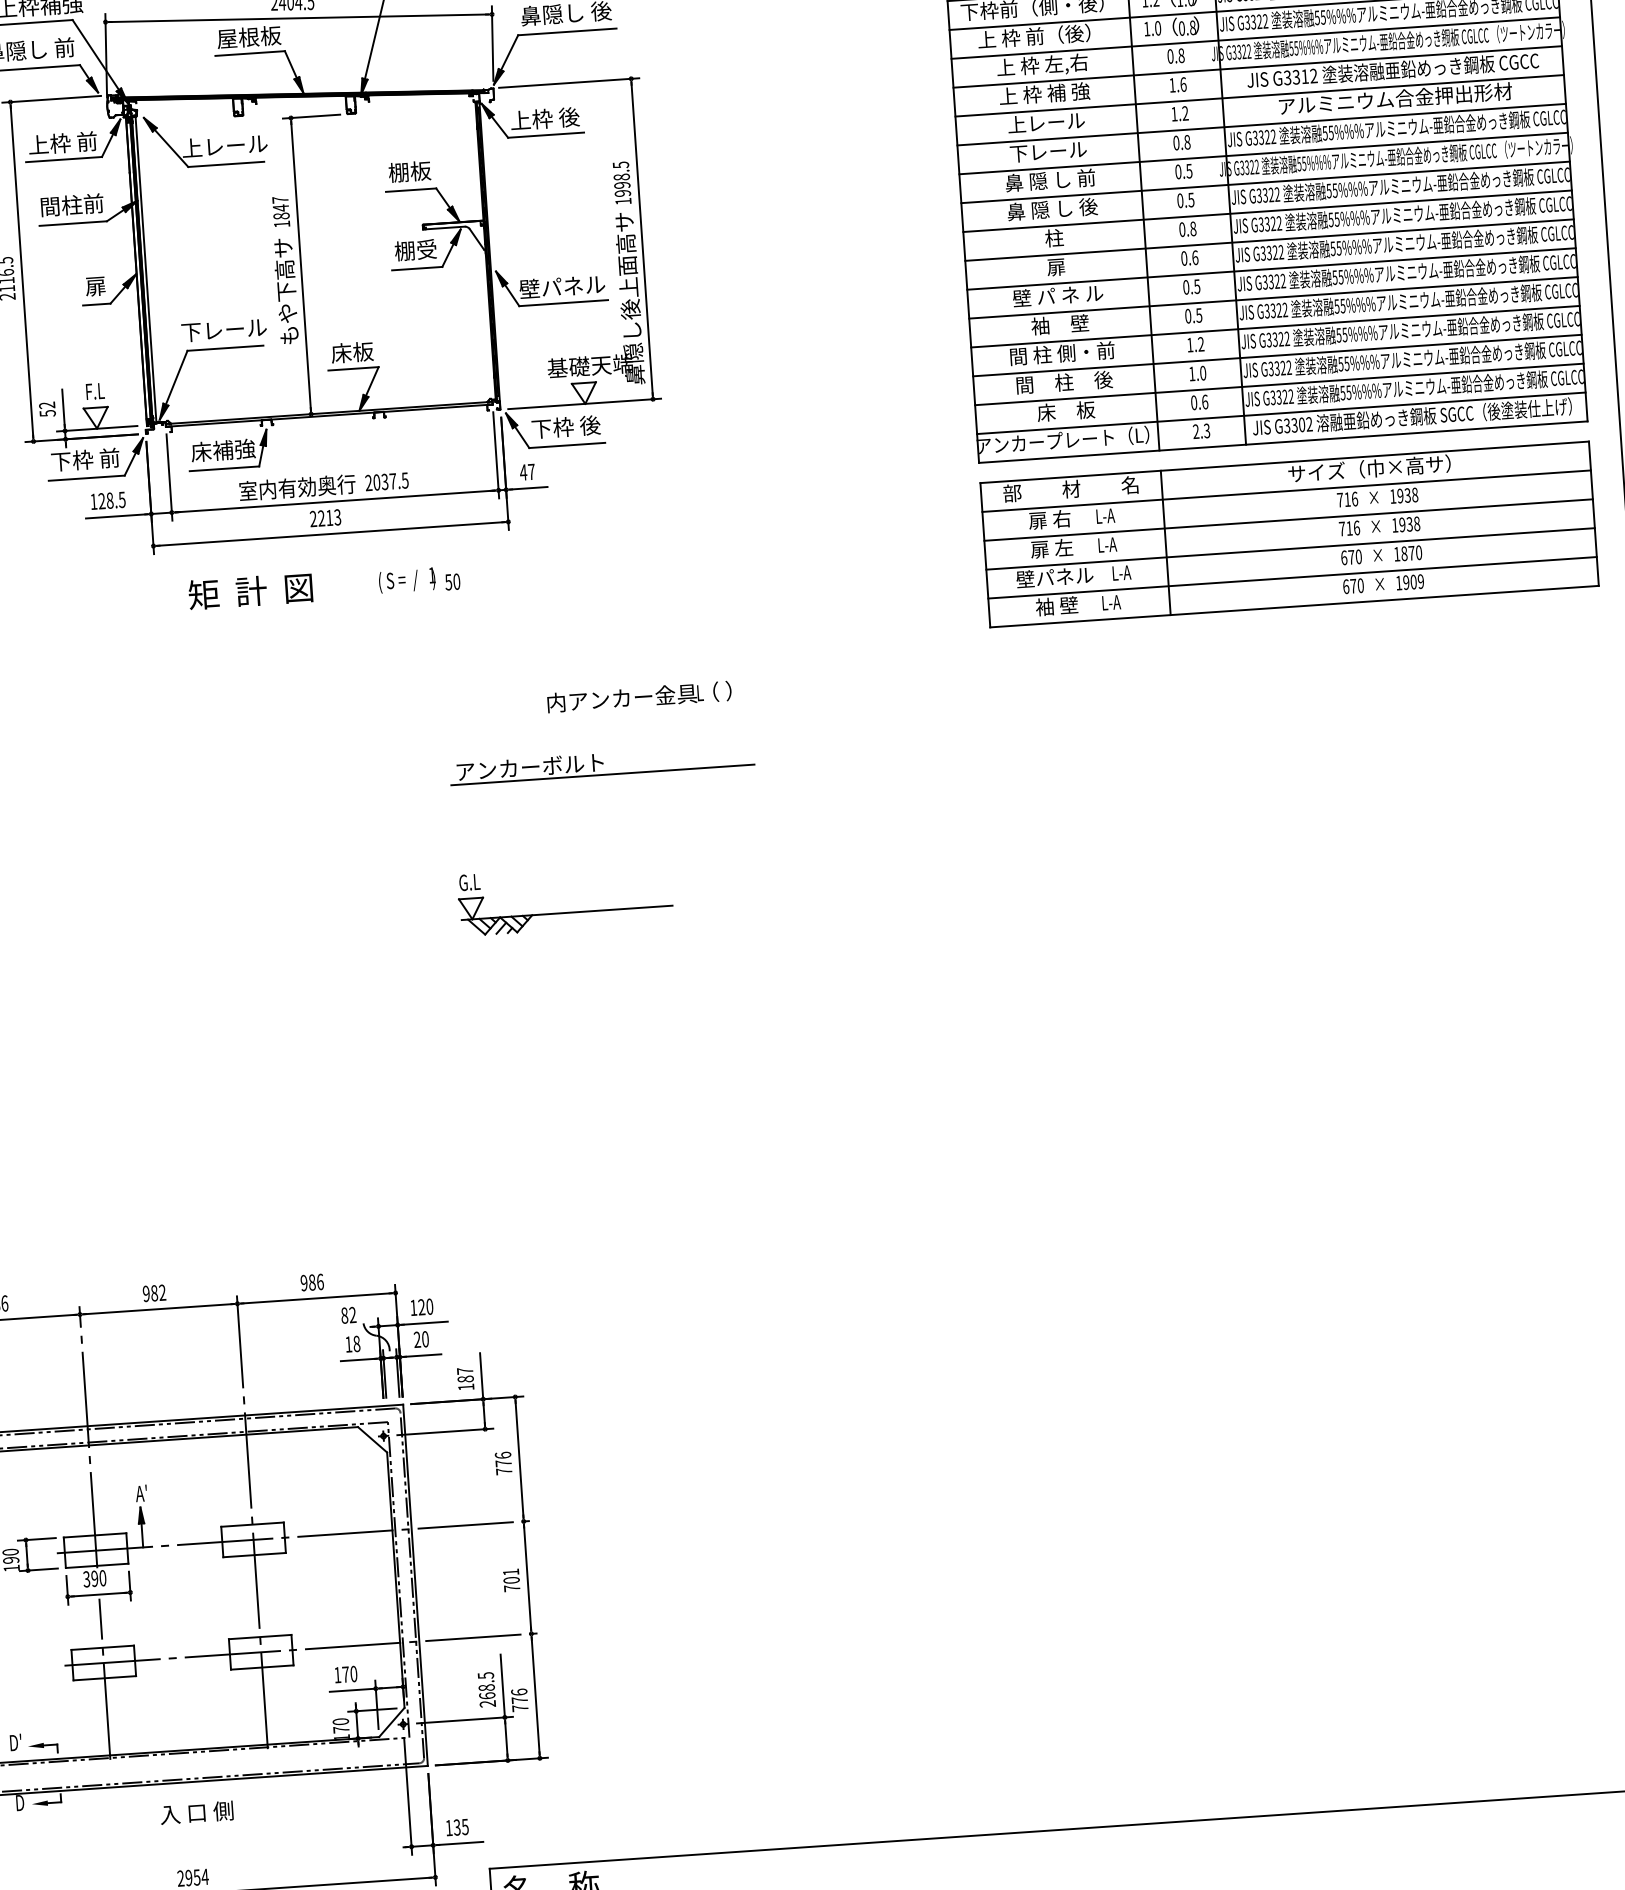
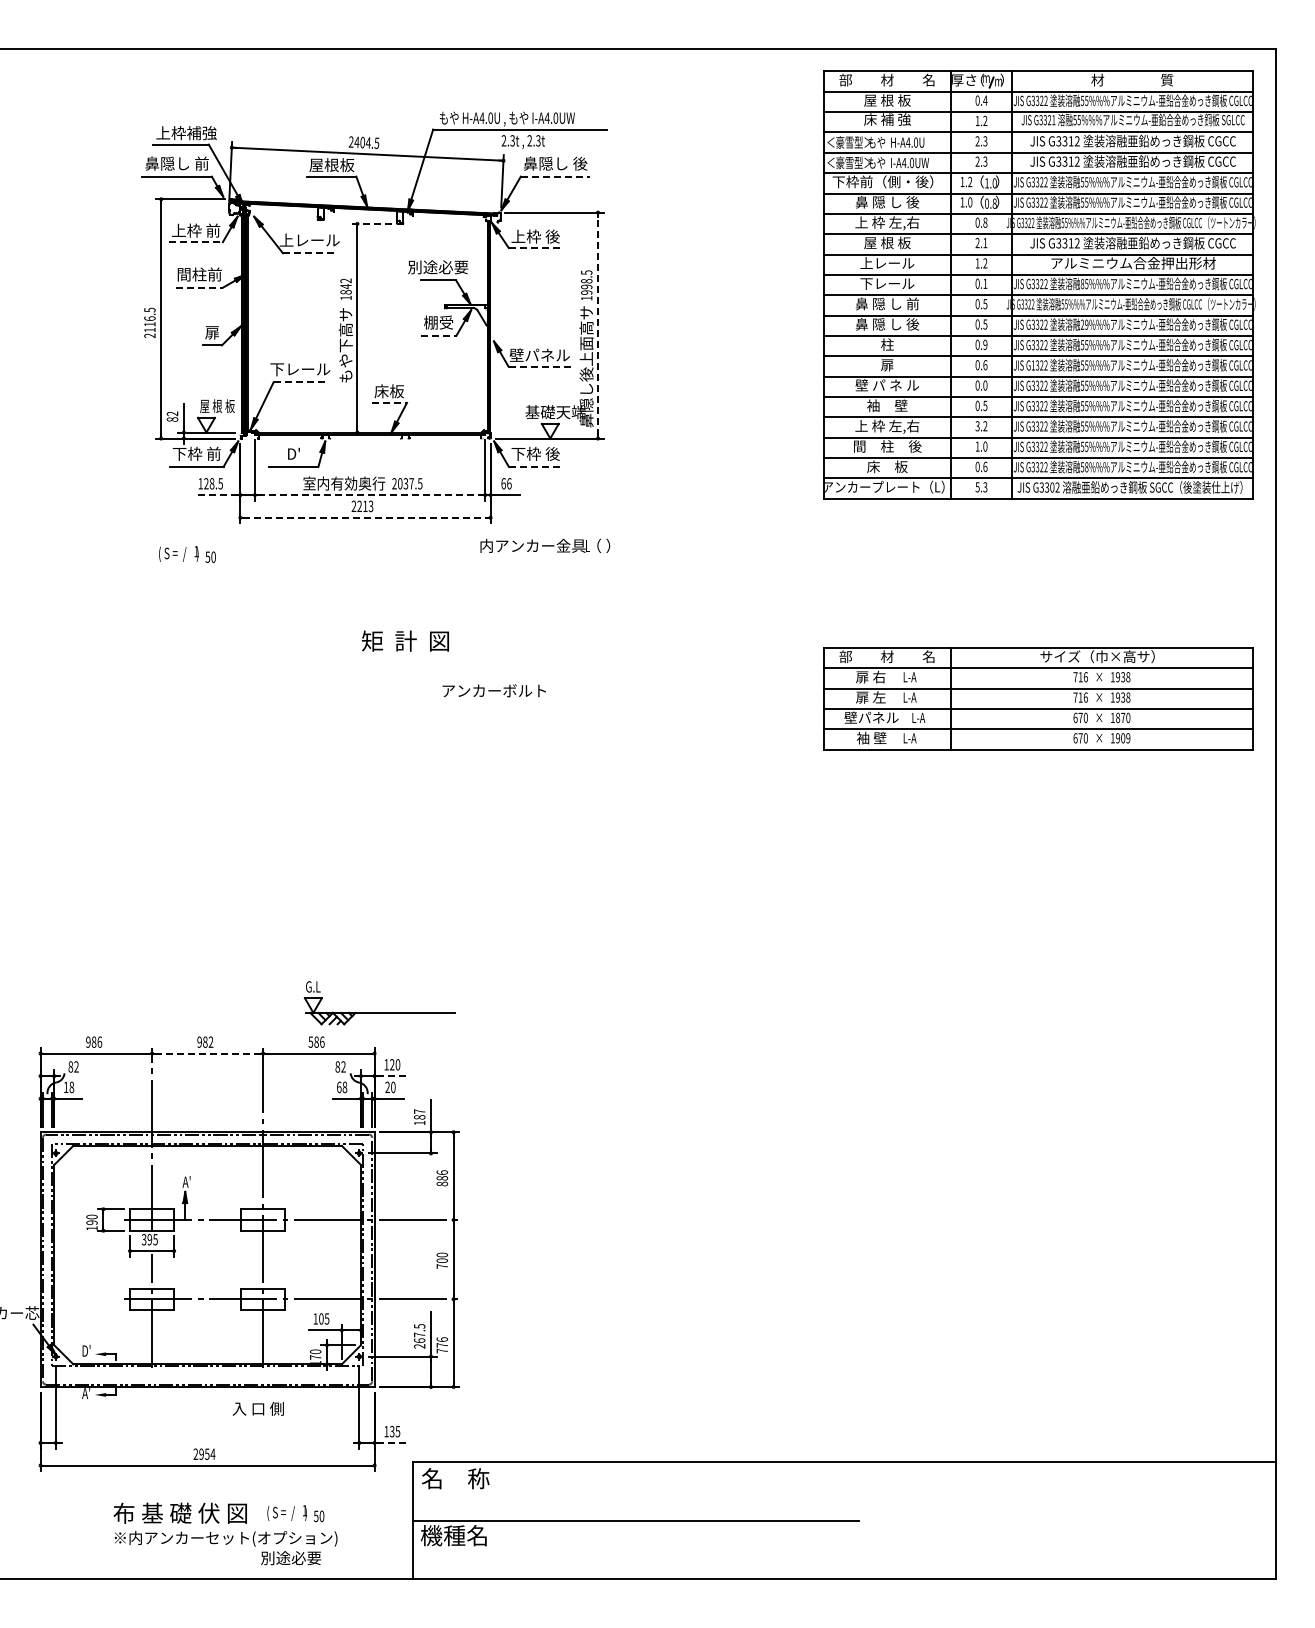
line: (567, 31) -> (555, 176), solid -> dashed
text: (1033, 35) -> (882, 201), 上 枠 前（後） -> 鼻 隠 し 後
text: (1177, 84) -> (981, 242), 1.6 -> 2.1
text: (1044, 93) -> (887, 242), 上 枠 補 強 -> 屋 根 板
line: (310, 116) -> (371, 223), solid -> dashed
text: (1325, 132) -> (1082, 283), 55%%% -> 85%%%
line: (545, 135) -> (535, 248), solid -> dashed
text: (1187, 141) -> (985, 283), 0.8 -> 0.1
line: (64, 160) -> (196, 242), solid -> dashed
line: (225, 164) -> (309, 253), solid -> dashed
text: (410, 172) -> (438, 267), 棚板 -> 別途必要
text: (1331, 190) -> (1084, 324), 55%%% -> 29%%%
text: (279, 199) -> (345, 280), 1847 -> 1842
line: (73, 223) -> (199, 287), solid -> dashed
text: (1193, 228) -> (985, 344), 0.8 -> 0.9
line: (642, 238) -> (598, 325), solid -> dashed
text: (1262, 253) -> (1032, 365), G3322 -> G1322
line: (416, 268) -> (438, 335), solid -> dashed
text: (1197, 286) -> (985, 385), 0.5 -> 0.0
line: (564, 302) -> (540, 366), solid -> dashed
text: (1190, 345) -> (977, 426), 1.2 -> 3.2
line: (225, 348) -> (300, 382), solid -> dashed
text: (1062, 354) -> (887, 426), 間 柱 側・前 -> 上 枠 左,右
line: (353, 368) -> (389, 402), solid -> dashed
text: (110, 390) -> (217, 406), F.L -> 屋 根 板
text: (1348, 393) -> (1086, 467), 55%%% -> 58%%%
text: (47, 413) -> (172, 419), 52 -> 82
text: (1195, 431) -> (977, 487), 2.3 -> 5.3
line: (567, 444) -> (535, 466), solid -> dashed
text: (222, 449) -> (293, 453), 床補強 -> D'
text: (527, 471) -> (506, 483), 47 -> 66
line: (335, 502) -> (370, 495), solid -> dashed
line: (116, 516) -> (215, 495), solid -> dashed
line: (332, 533) -> (366, 517), solid -> dashed
part: (1289, 533) -> (1038, 698), moved
text: (419, 580) -> (187, 554), moved
text: (250, 590) -> (405, 640), moved
text: (639, 696) -> (545, 545), moved
line: (602, 774) -> (544, 699), removed
part: (566, 912) -> (379, 1012), moved
text: (303, 1282) -> (310, 1041), 986 -> 586
line: (158, 1309) -> (207, 1053), solid -> dashed
line: (426, 1323) -> (394, 1076), solid -> dashed
text: (349, 1344) -> (339, 1087), 18 -> 68
text: (504, 1467) -> (442, 1181), 776 -> 886
text: (509, 1571) -> (441, 1254), 701 -> 700
text: (102, 1577) -> (155, 1239), 390 -> 395
text: (350, 1673) -> (324, 1318), 170 -> 105
text: (486, 1687) -> (419, 1334), 268.5 -> 267.5
text: (19, 1803) -> (86, 1393), D -> A'
text: (195, 1812) -> (257, 1408), moved
line: (461, 1842) -> (394, 1442), solid -> dashed

